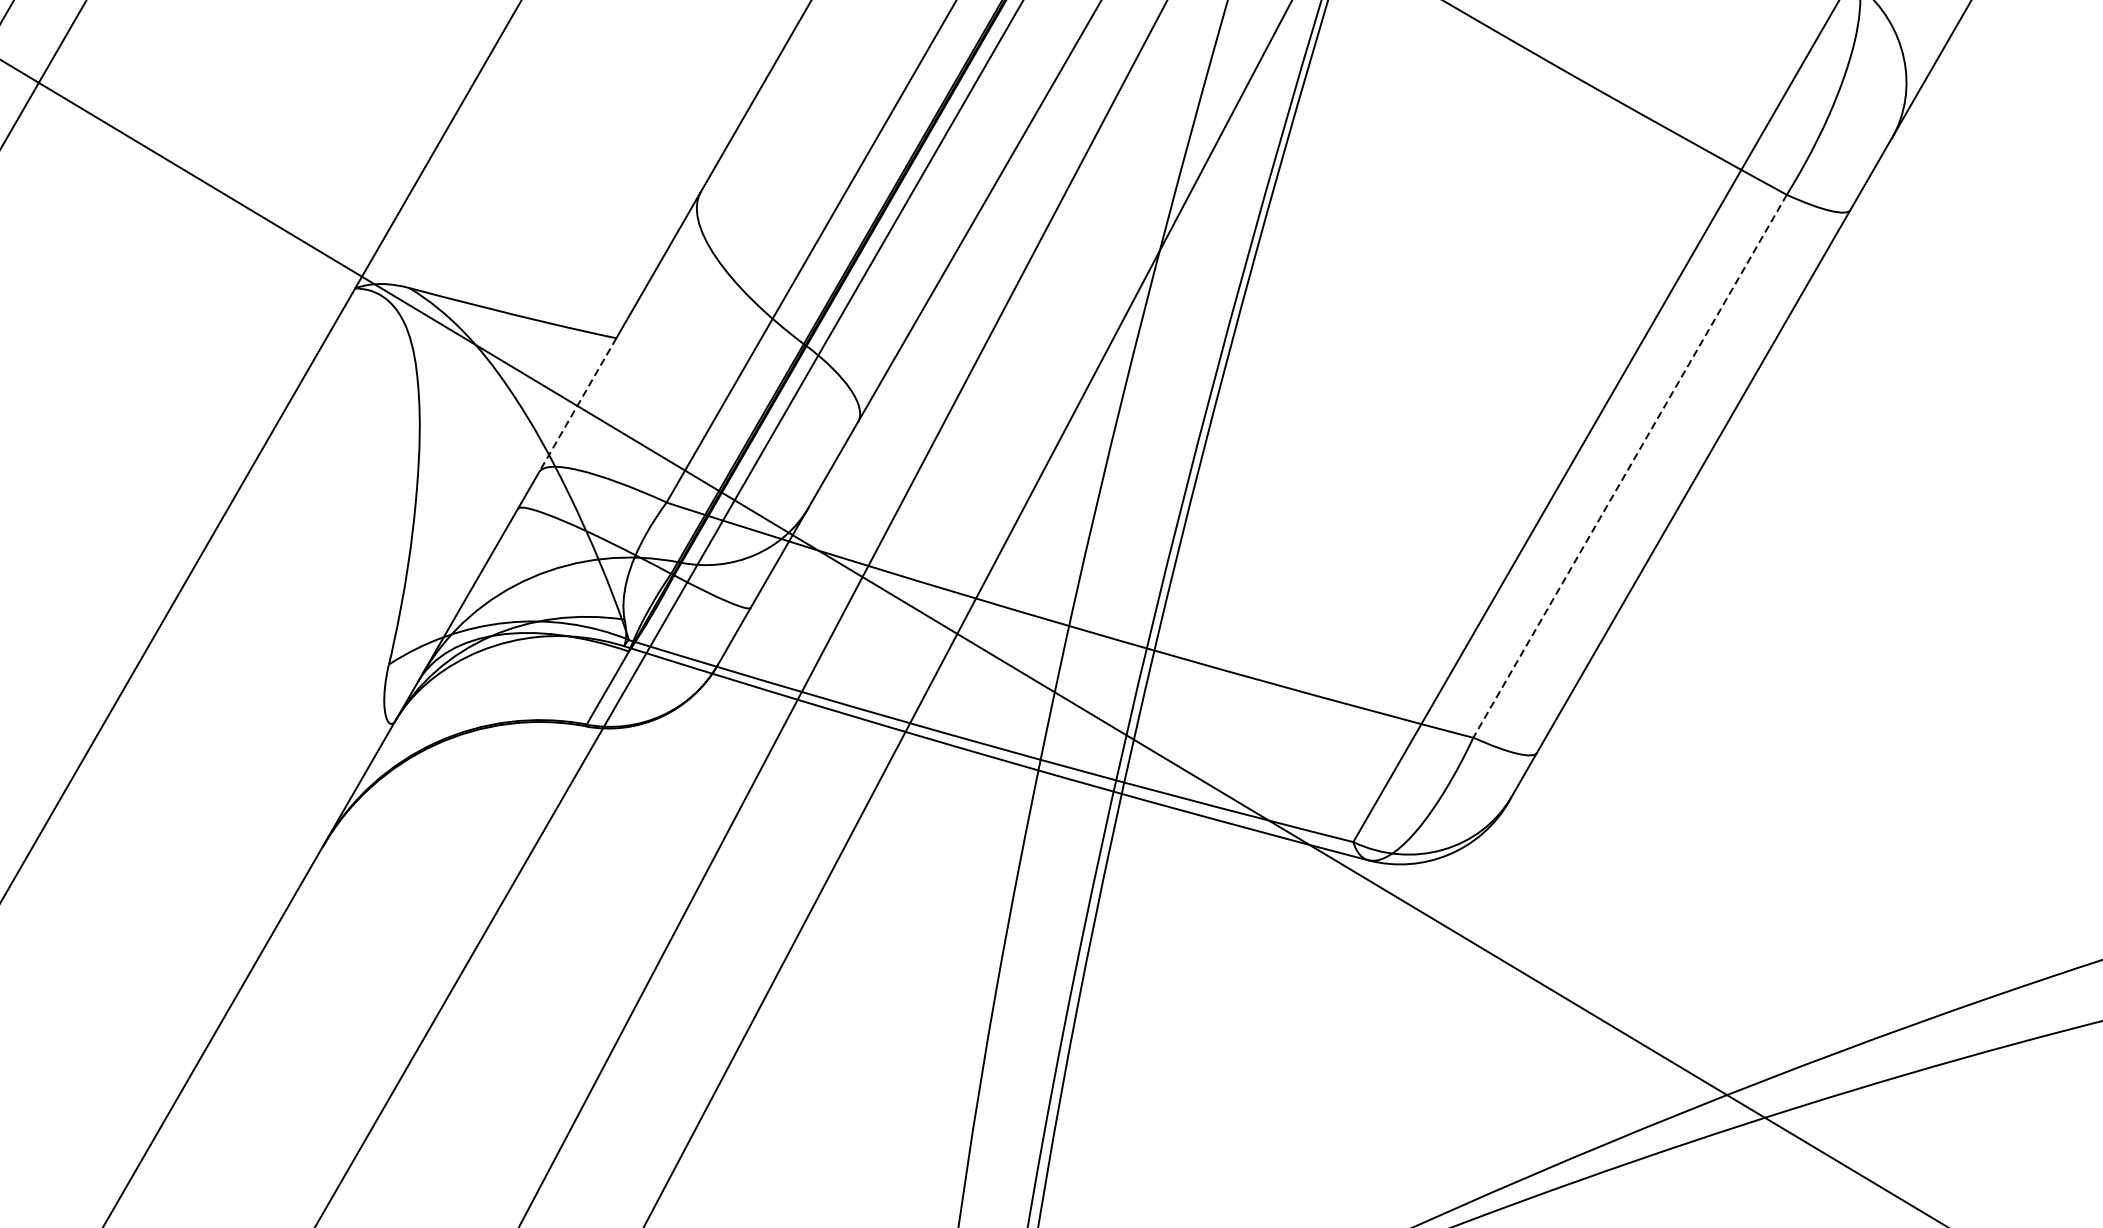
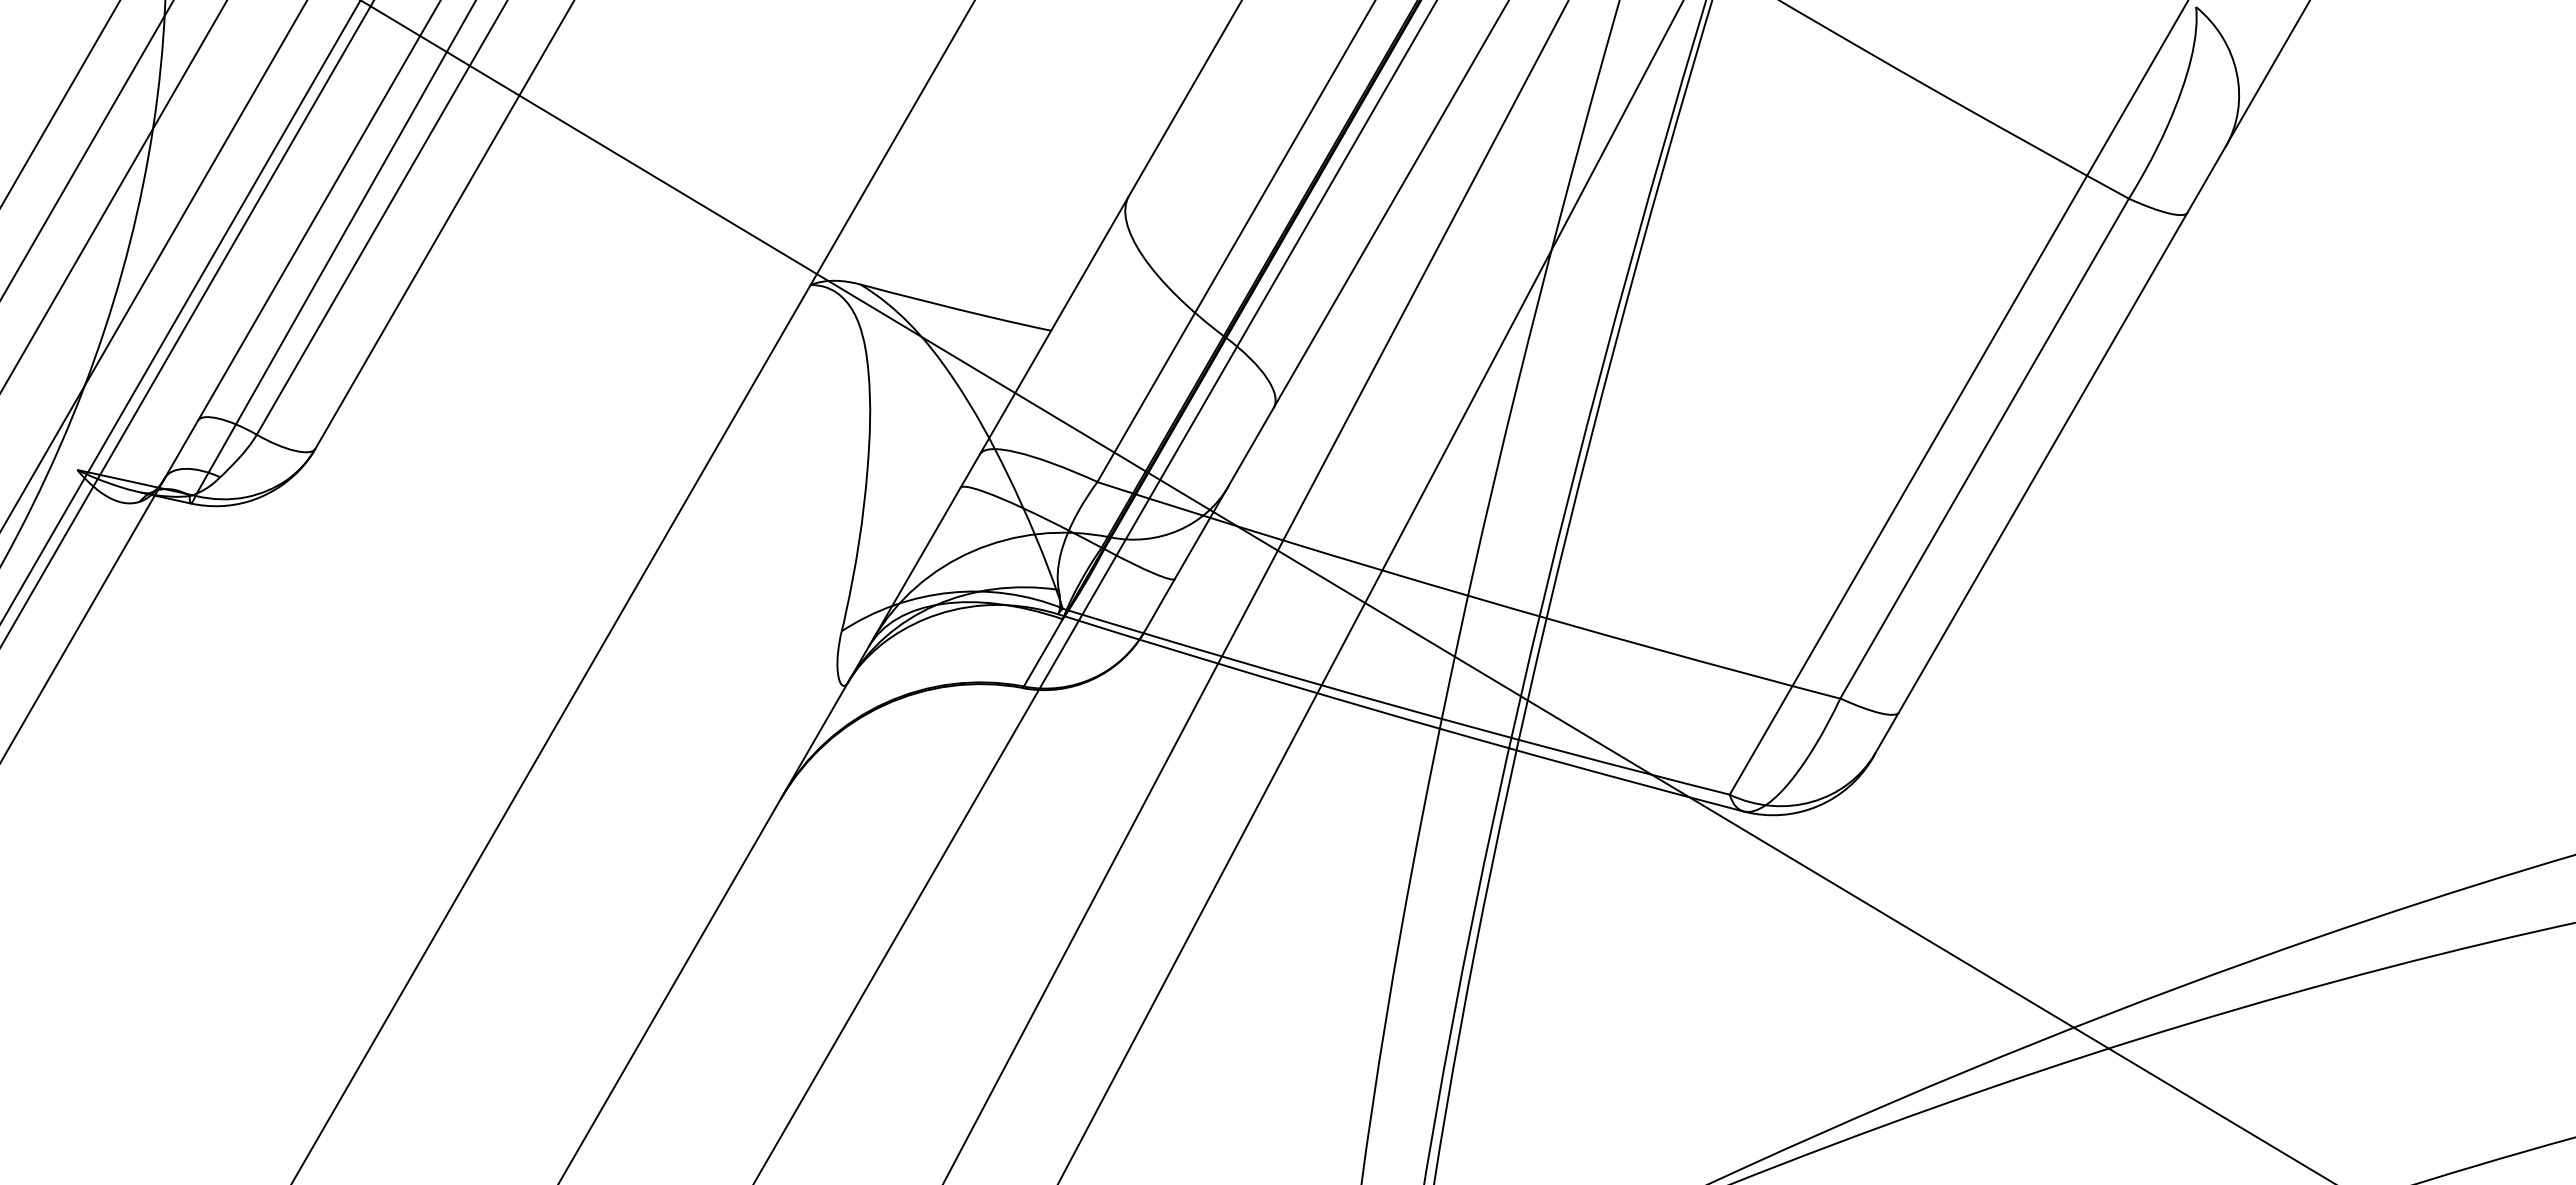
line: (577, 405) -> (1015, 392), dashed -> solid
line: (1629, 466) -> (1984, 448), dashed -> solid

